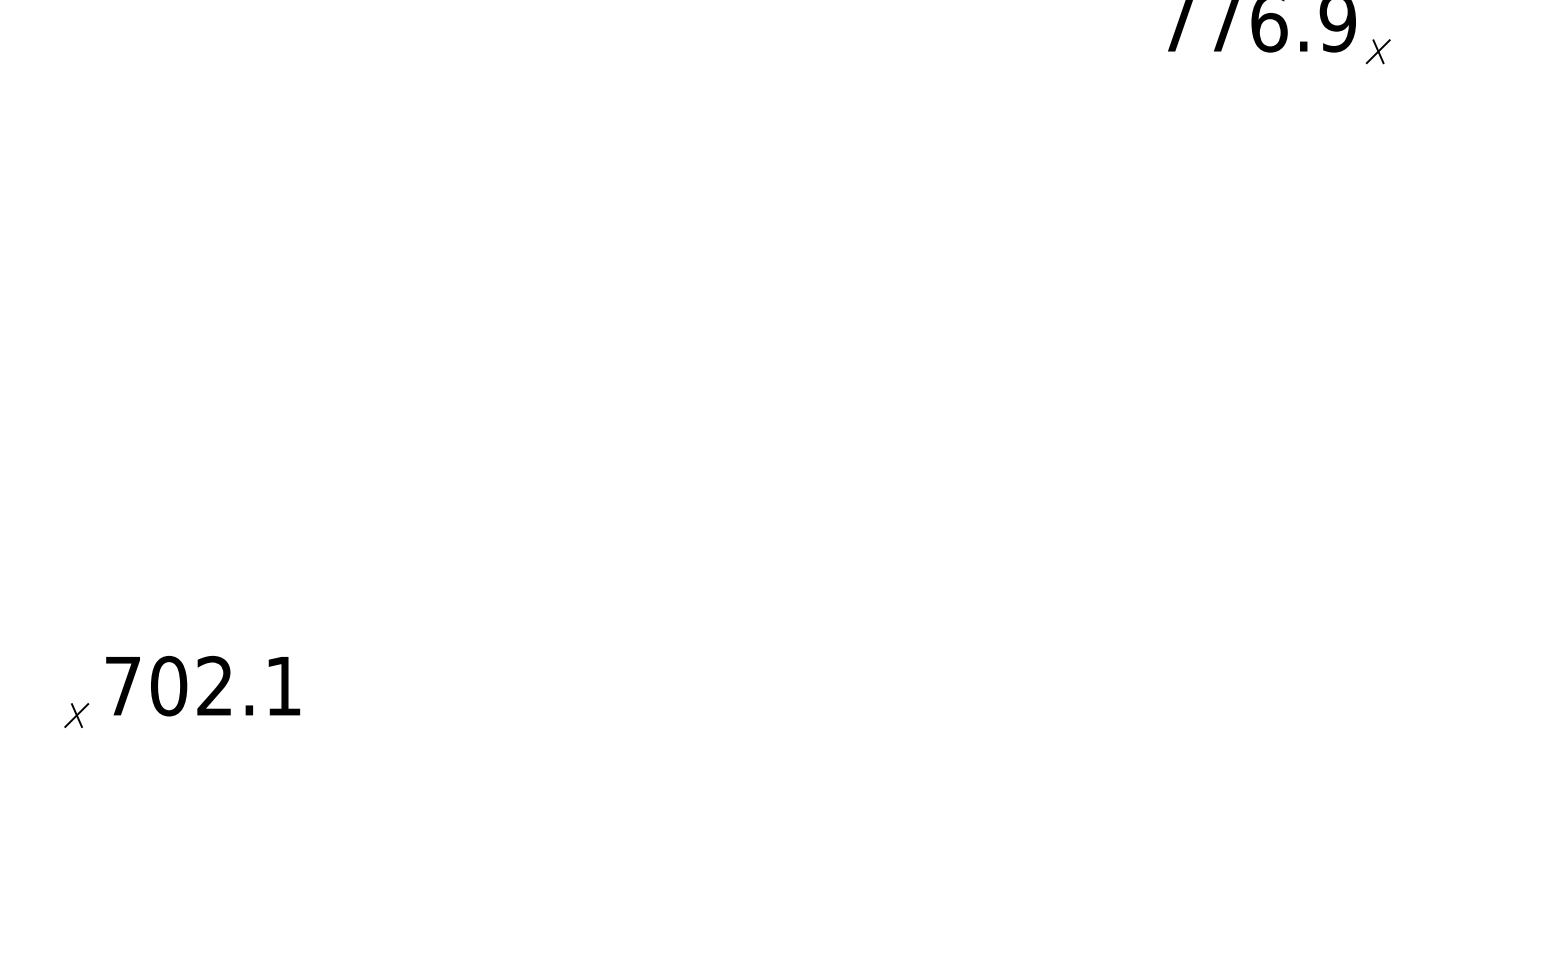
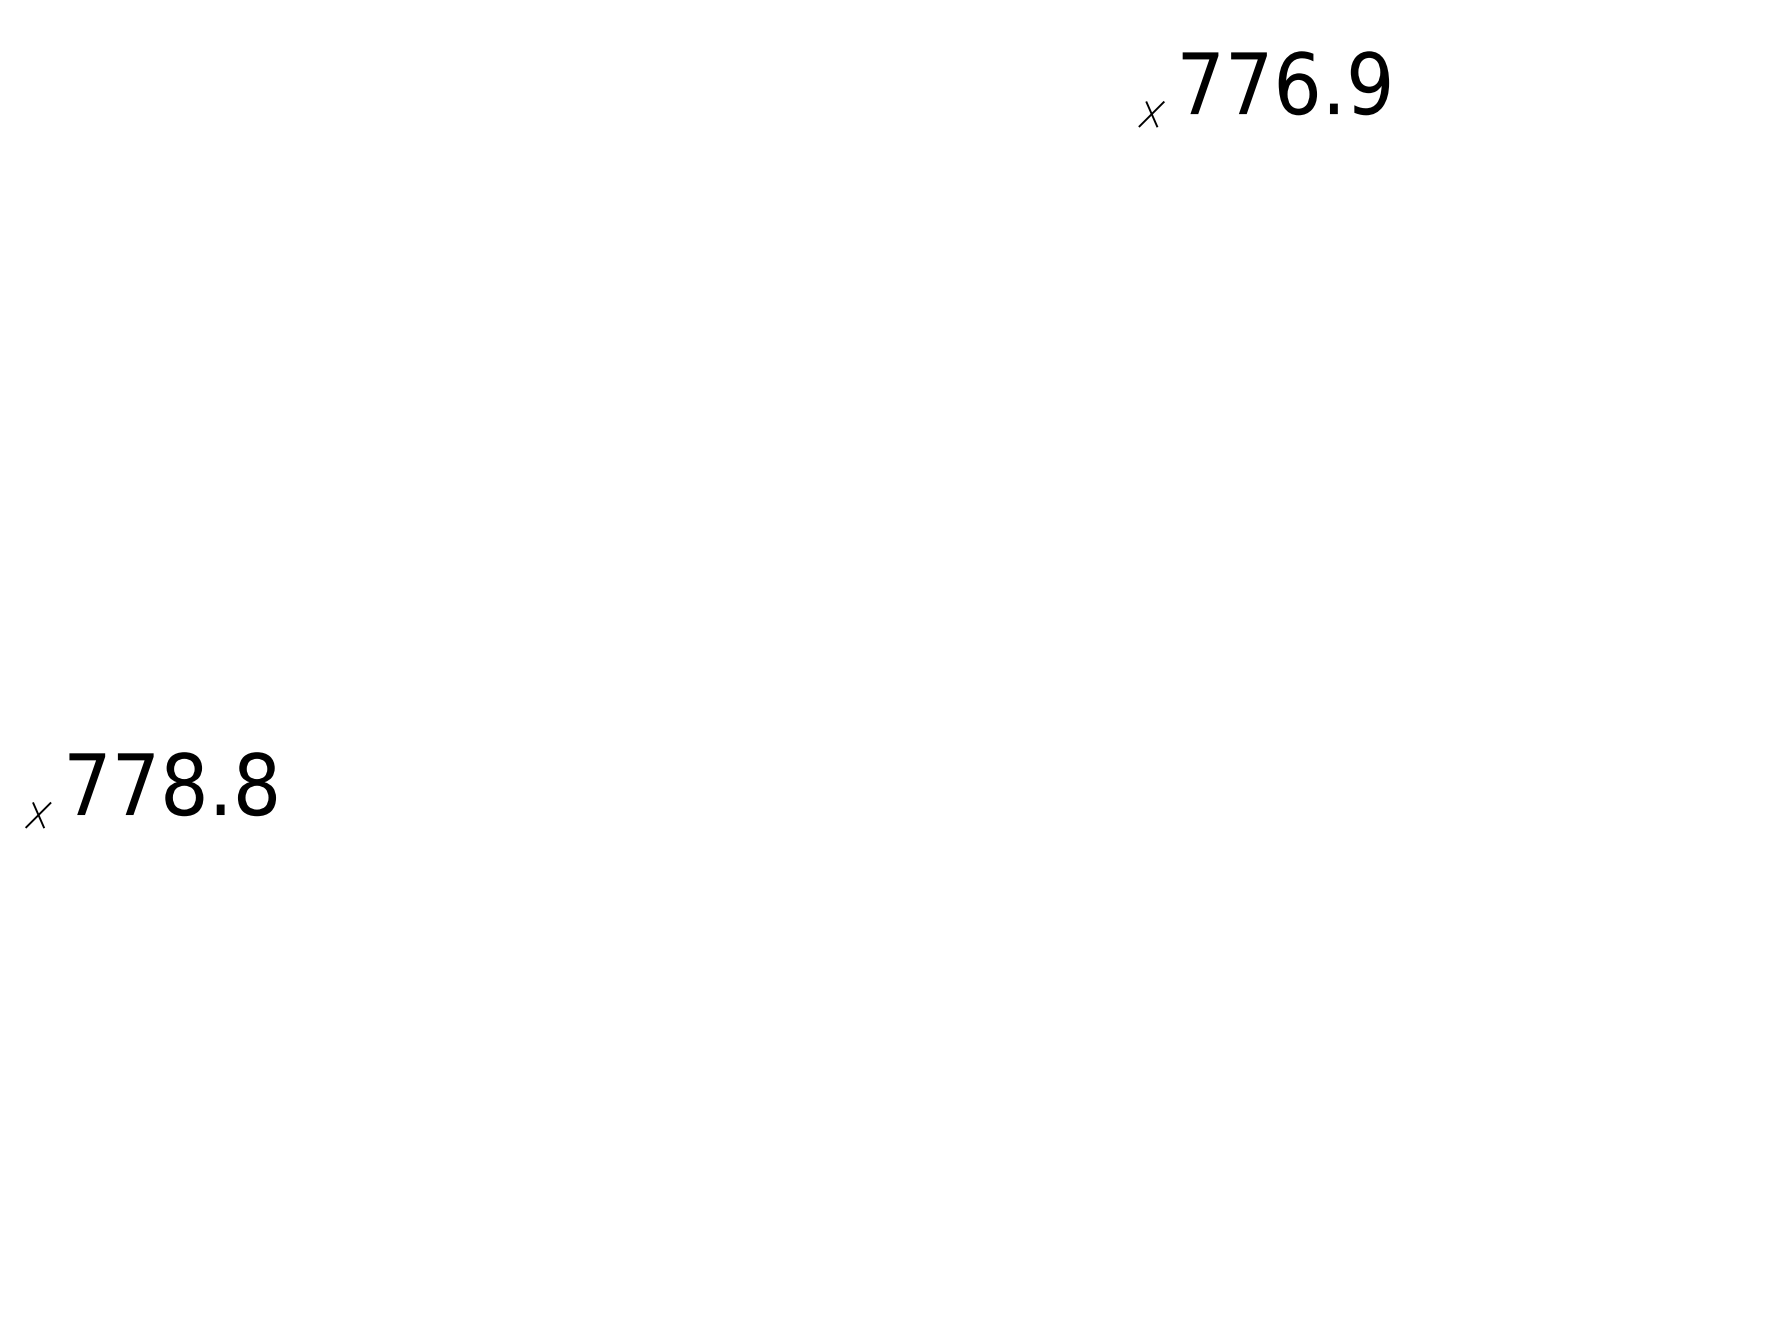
part: (1378, 51) -> (1151, 114), moved
text: (225, 686) -> (195, 784), 702.1 -> 778.8

